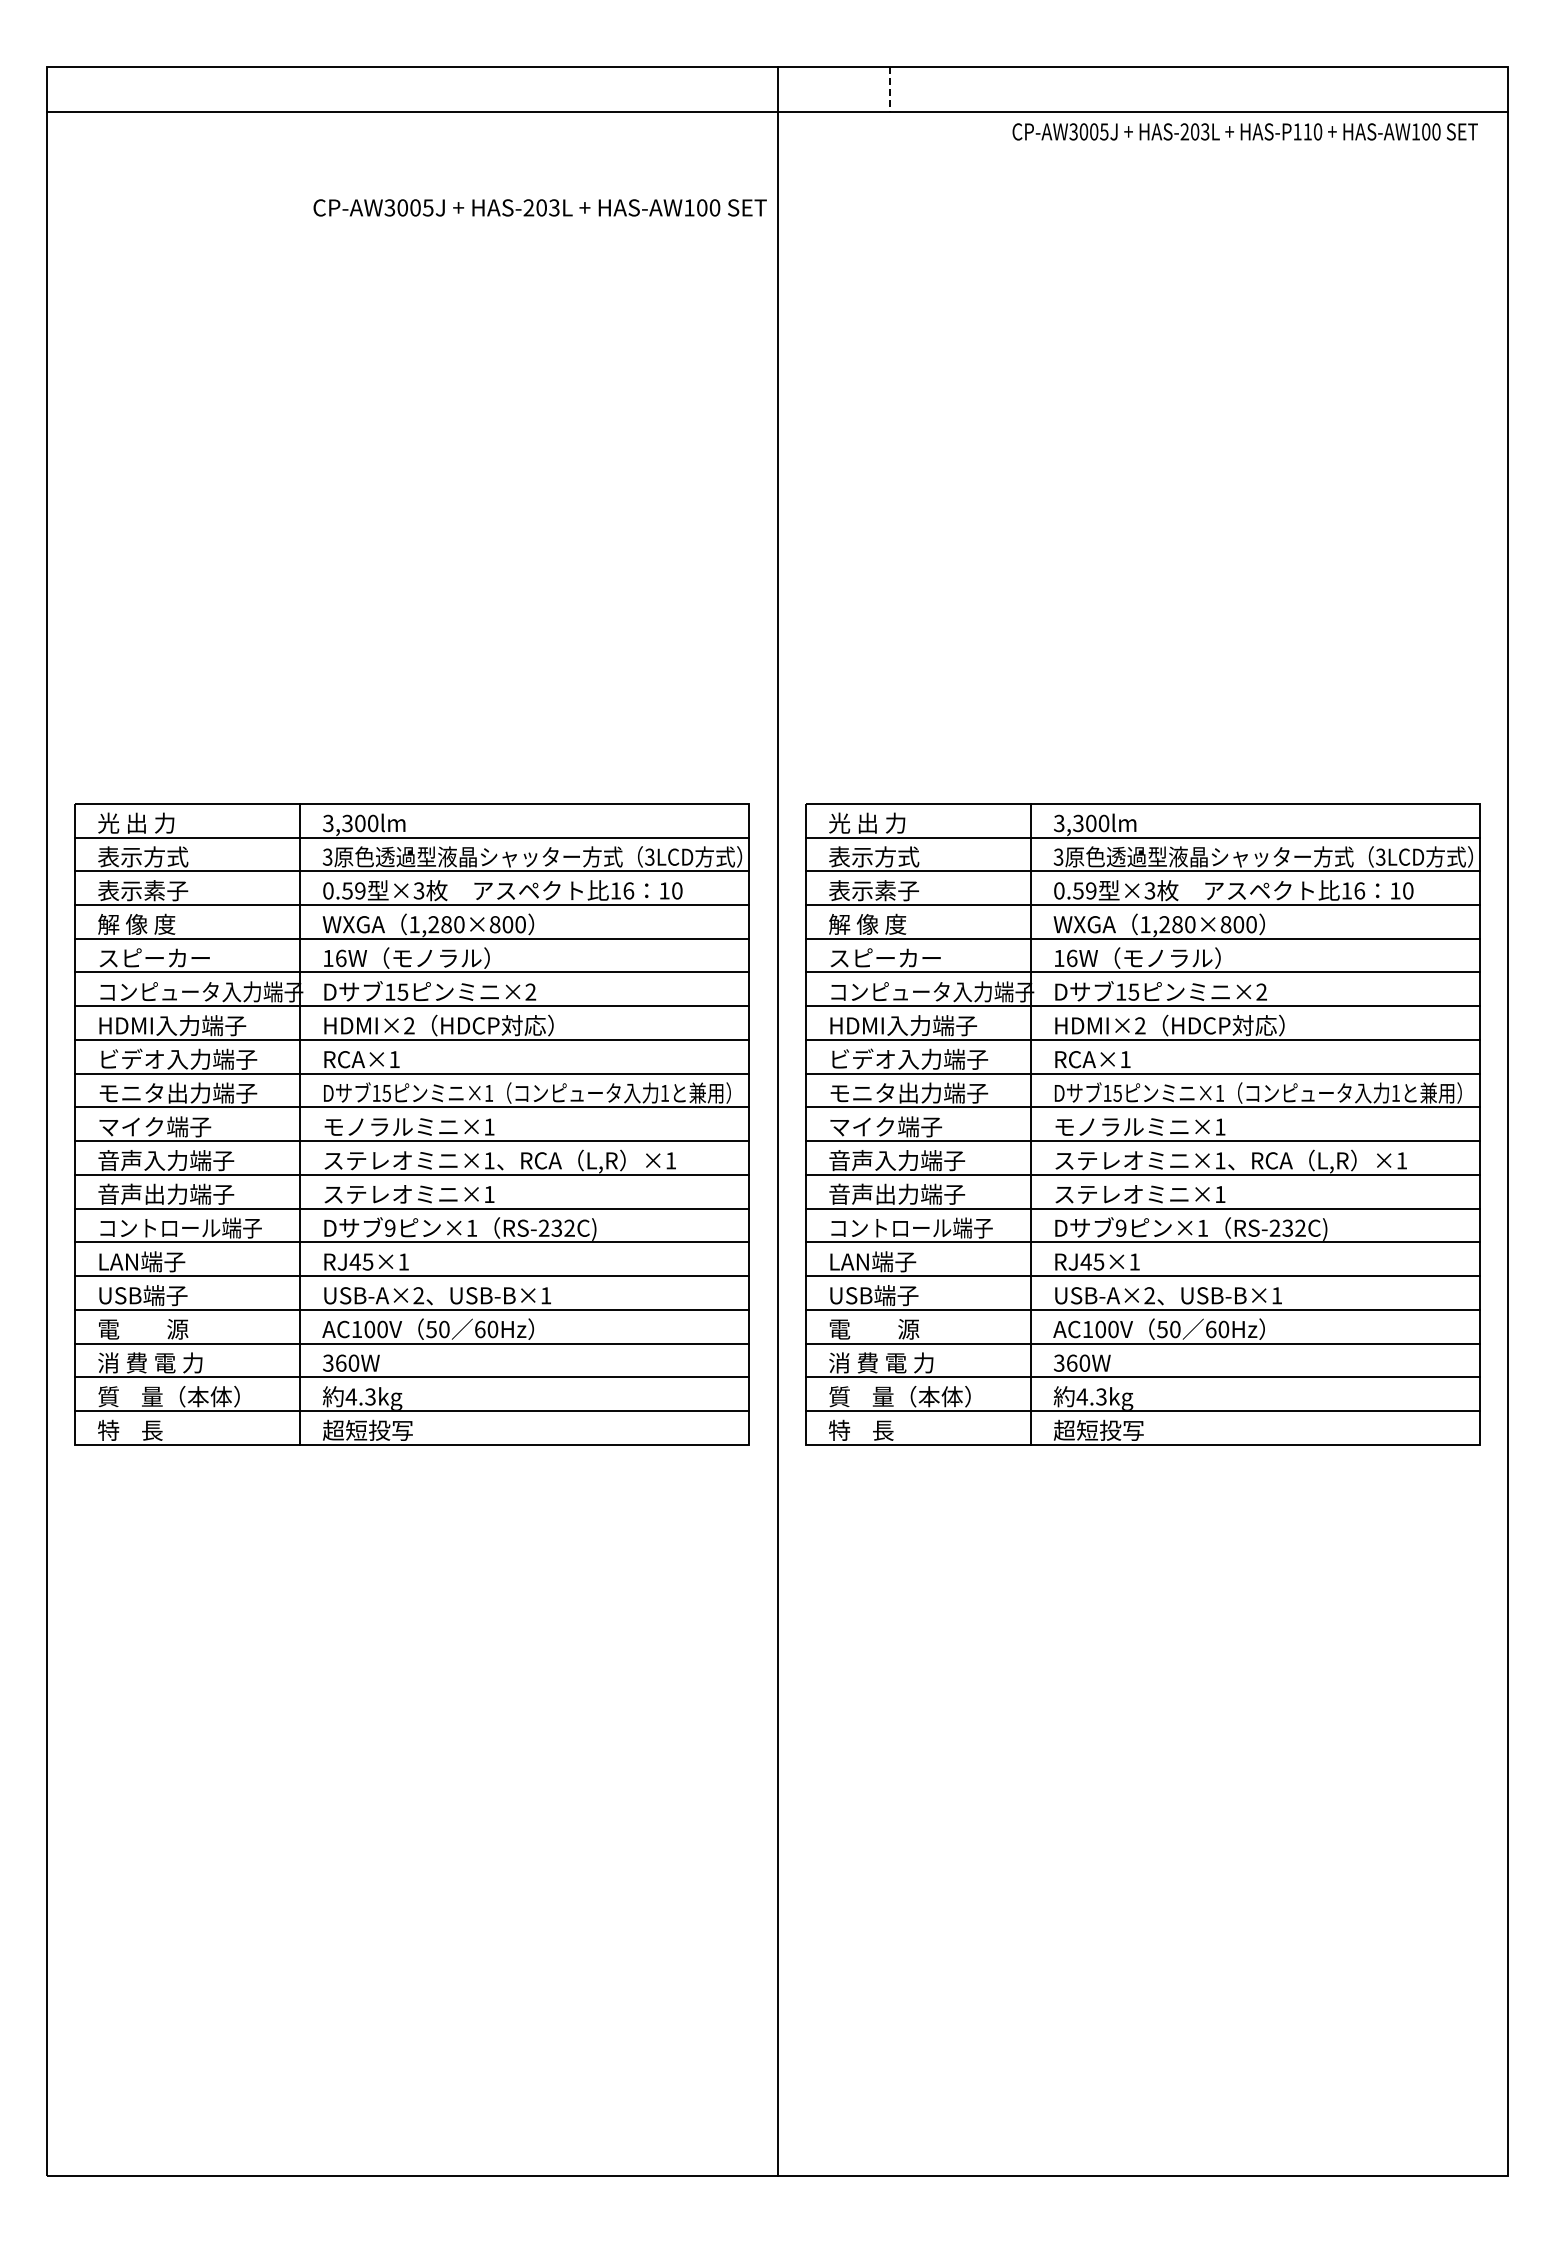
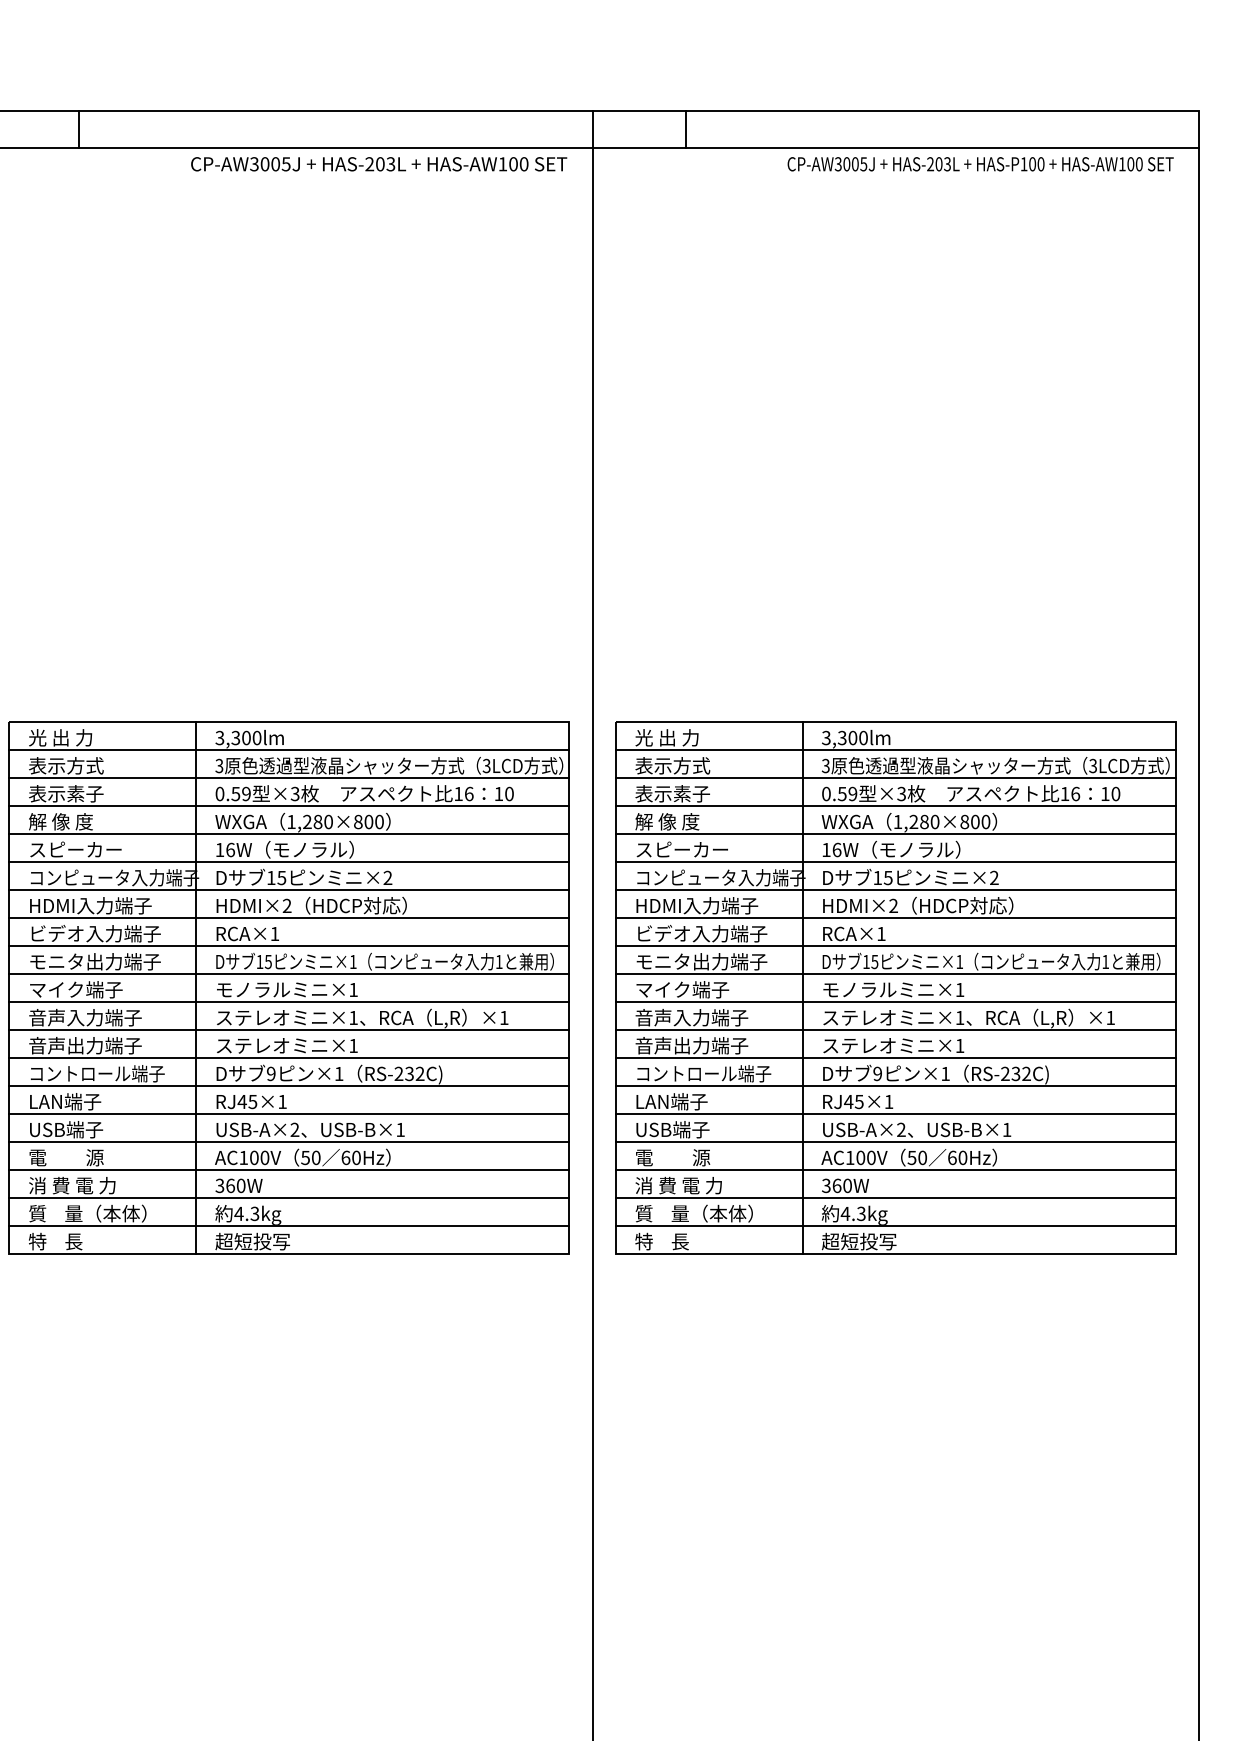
line: (159, 89) -> (79, 129), added
line: (889, 90) -> (685, 129), dashed -> solid
text: (1307, 131) -> (1032, 163), HAS-P110 -> HAS-P100
text: (539, 207) -> (378, 163), moved

